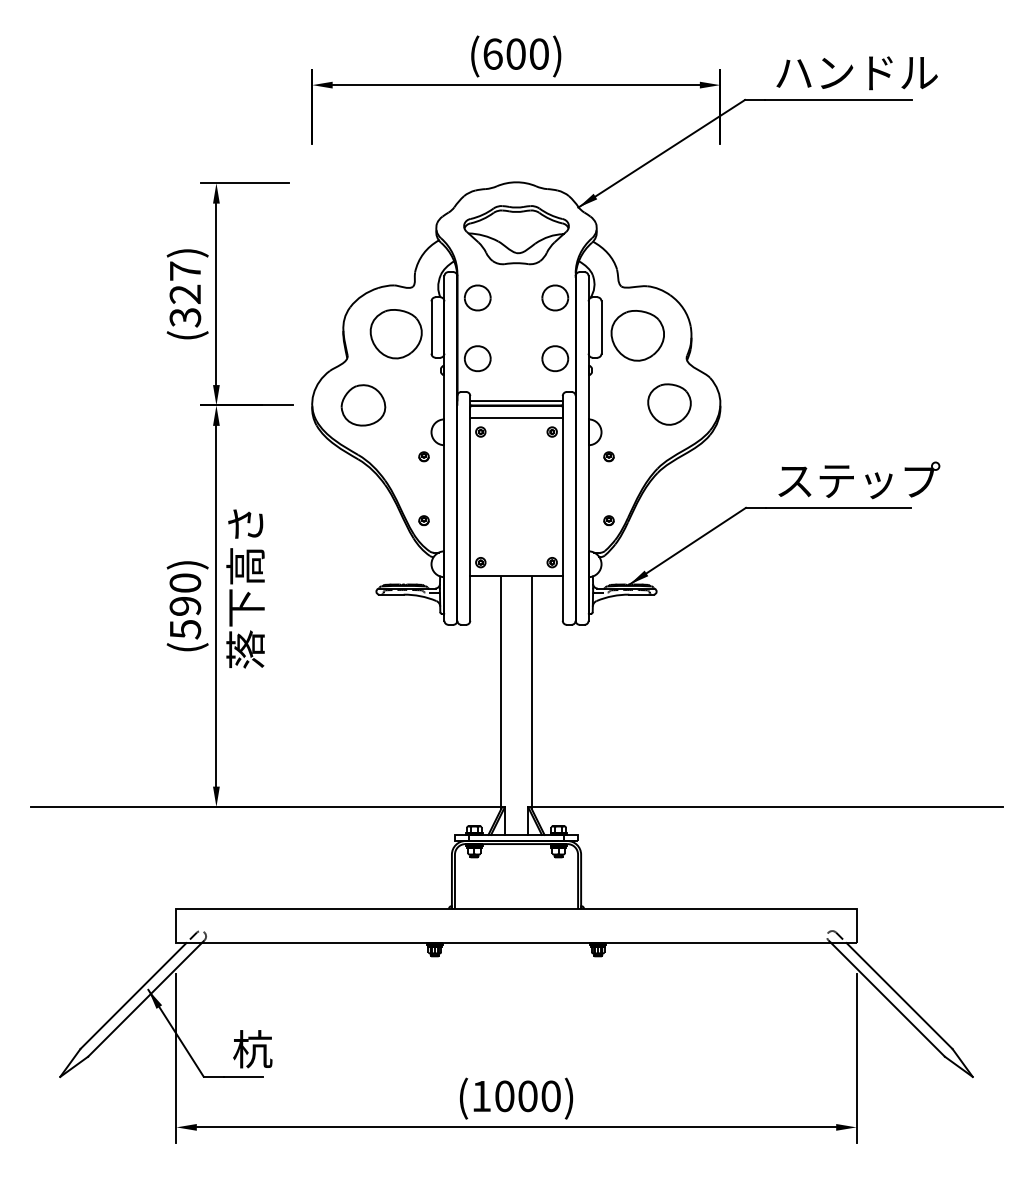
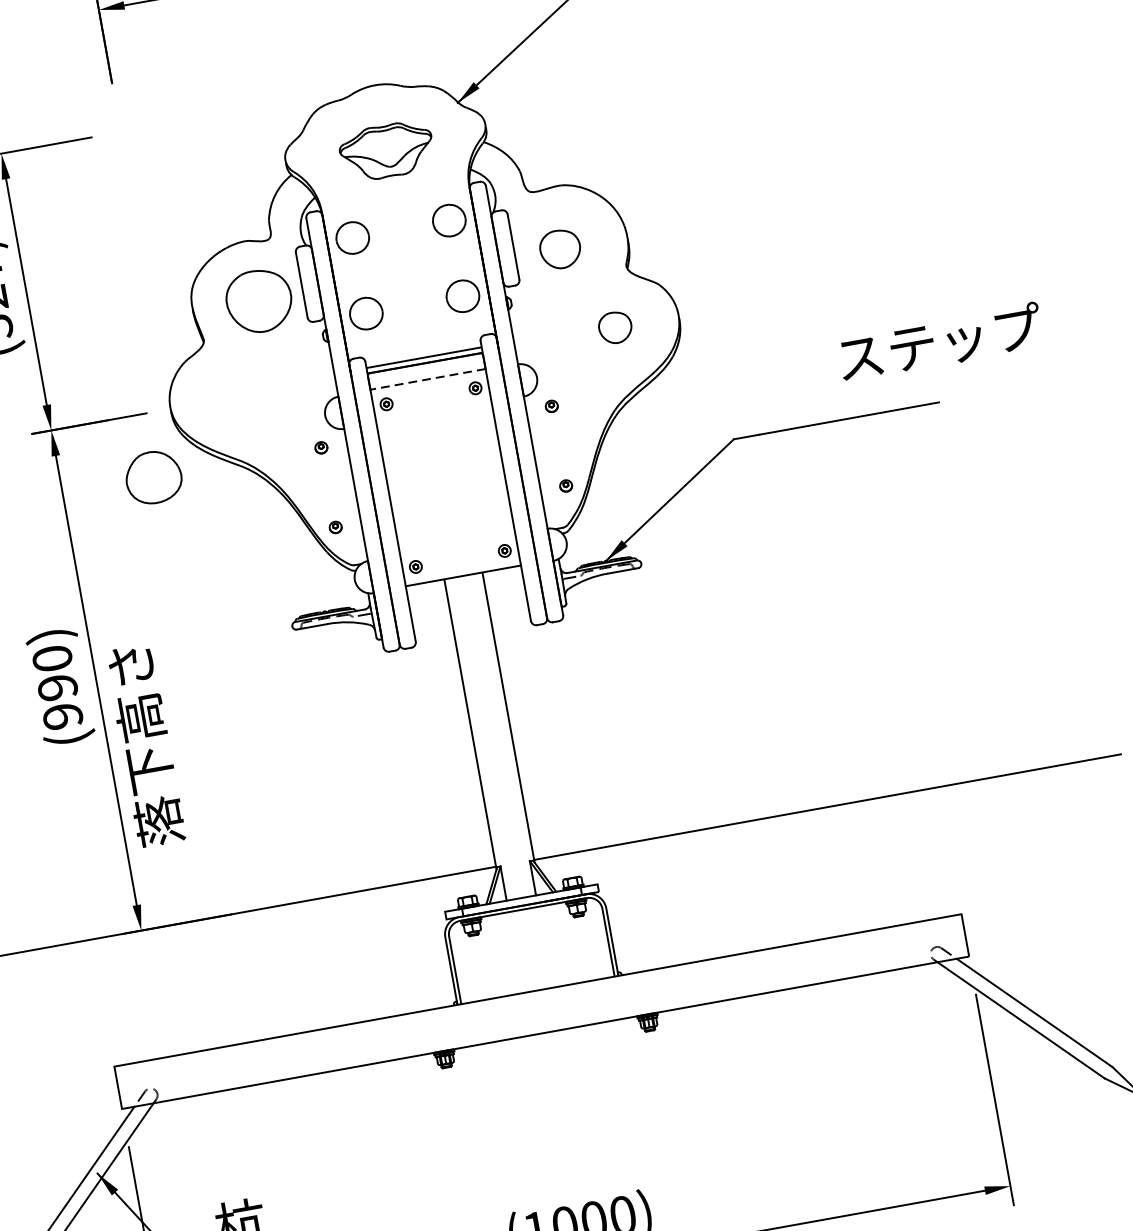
part: (516, 235) -> (387, 151), size x0.7
part: (637, 335) -> (560, 248), size x0.6
part: (669, 404) -> (615, 327), size x0.6
part: (363, 405) -> (153, 477), moved
line: (516, 418) -> (428, 379), solid -> dashed
text: (859, 480) -> (940, 342), moved
text: (245, 588) -> (145, 745), moved
text: (185, 629) -> (63, 716), (590) -> (990)

